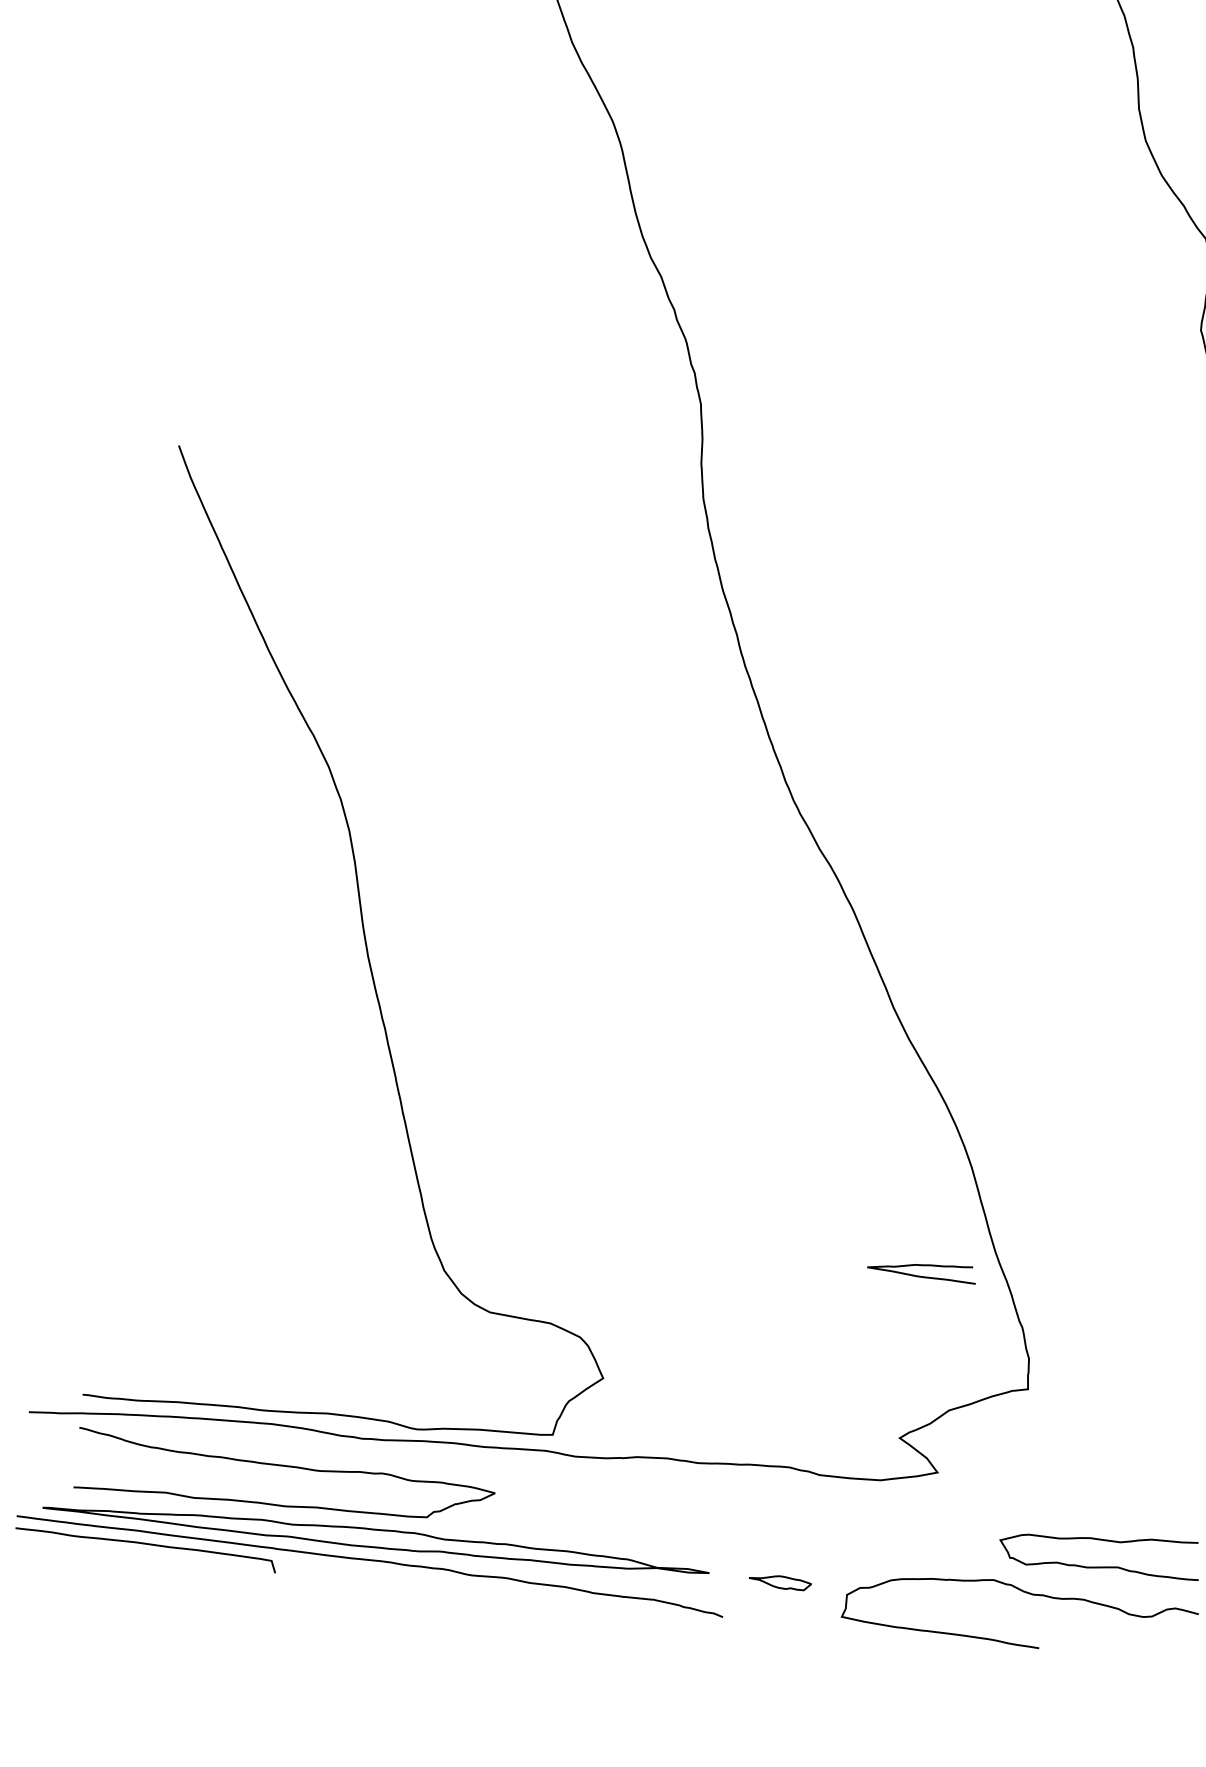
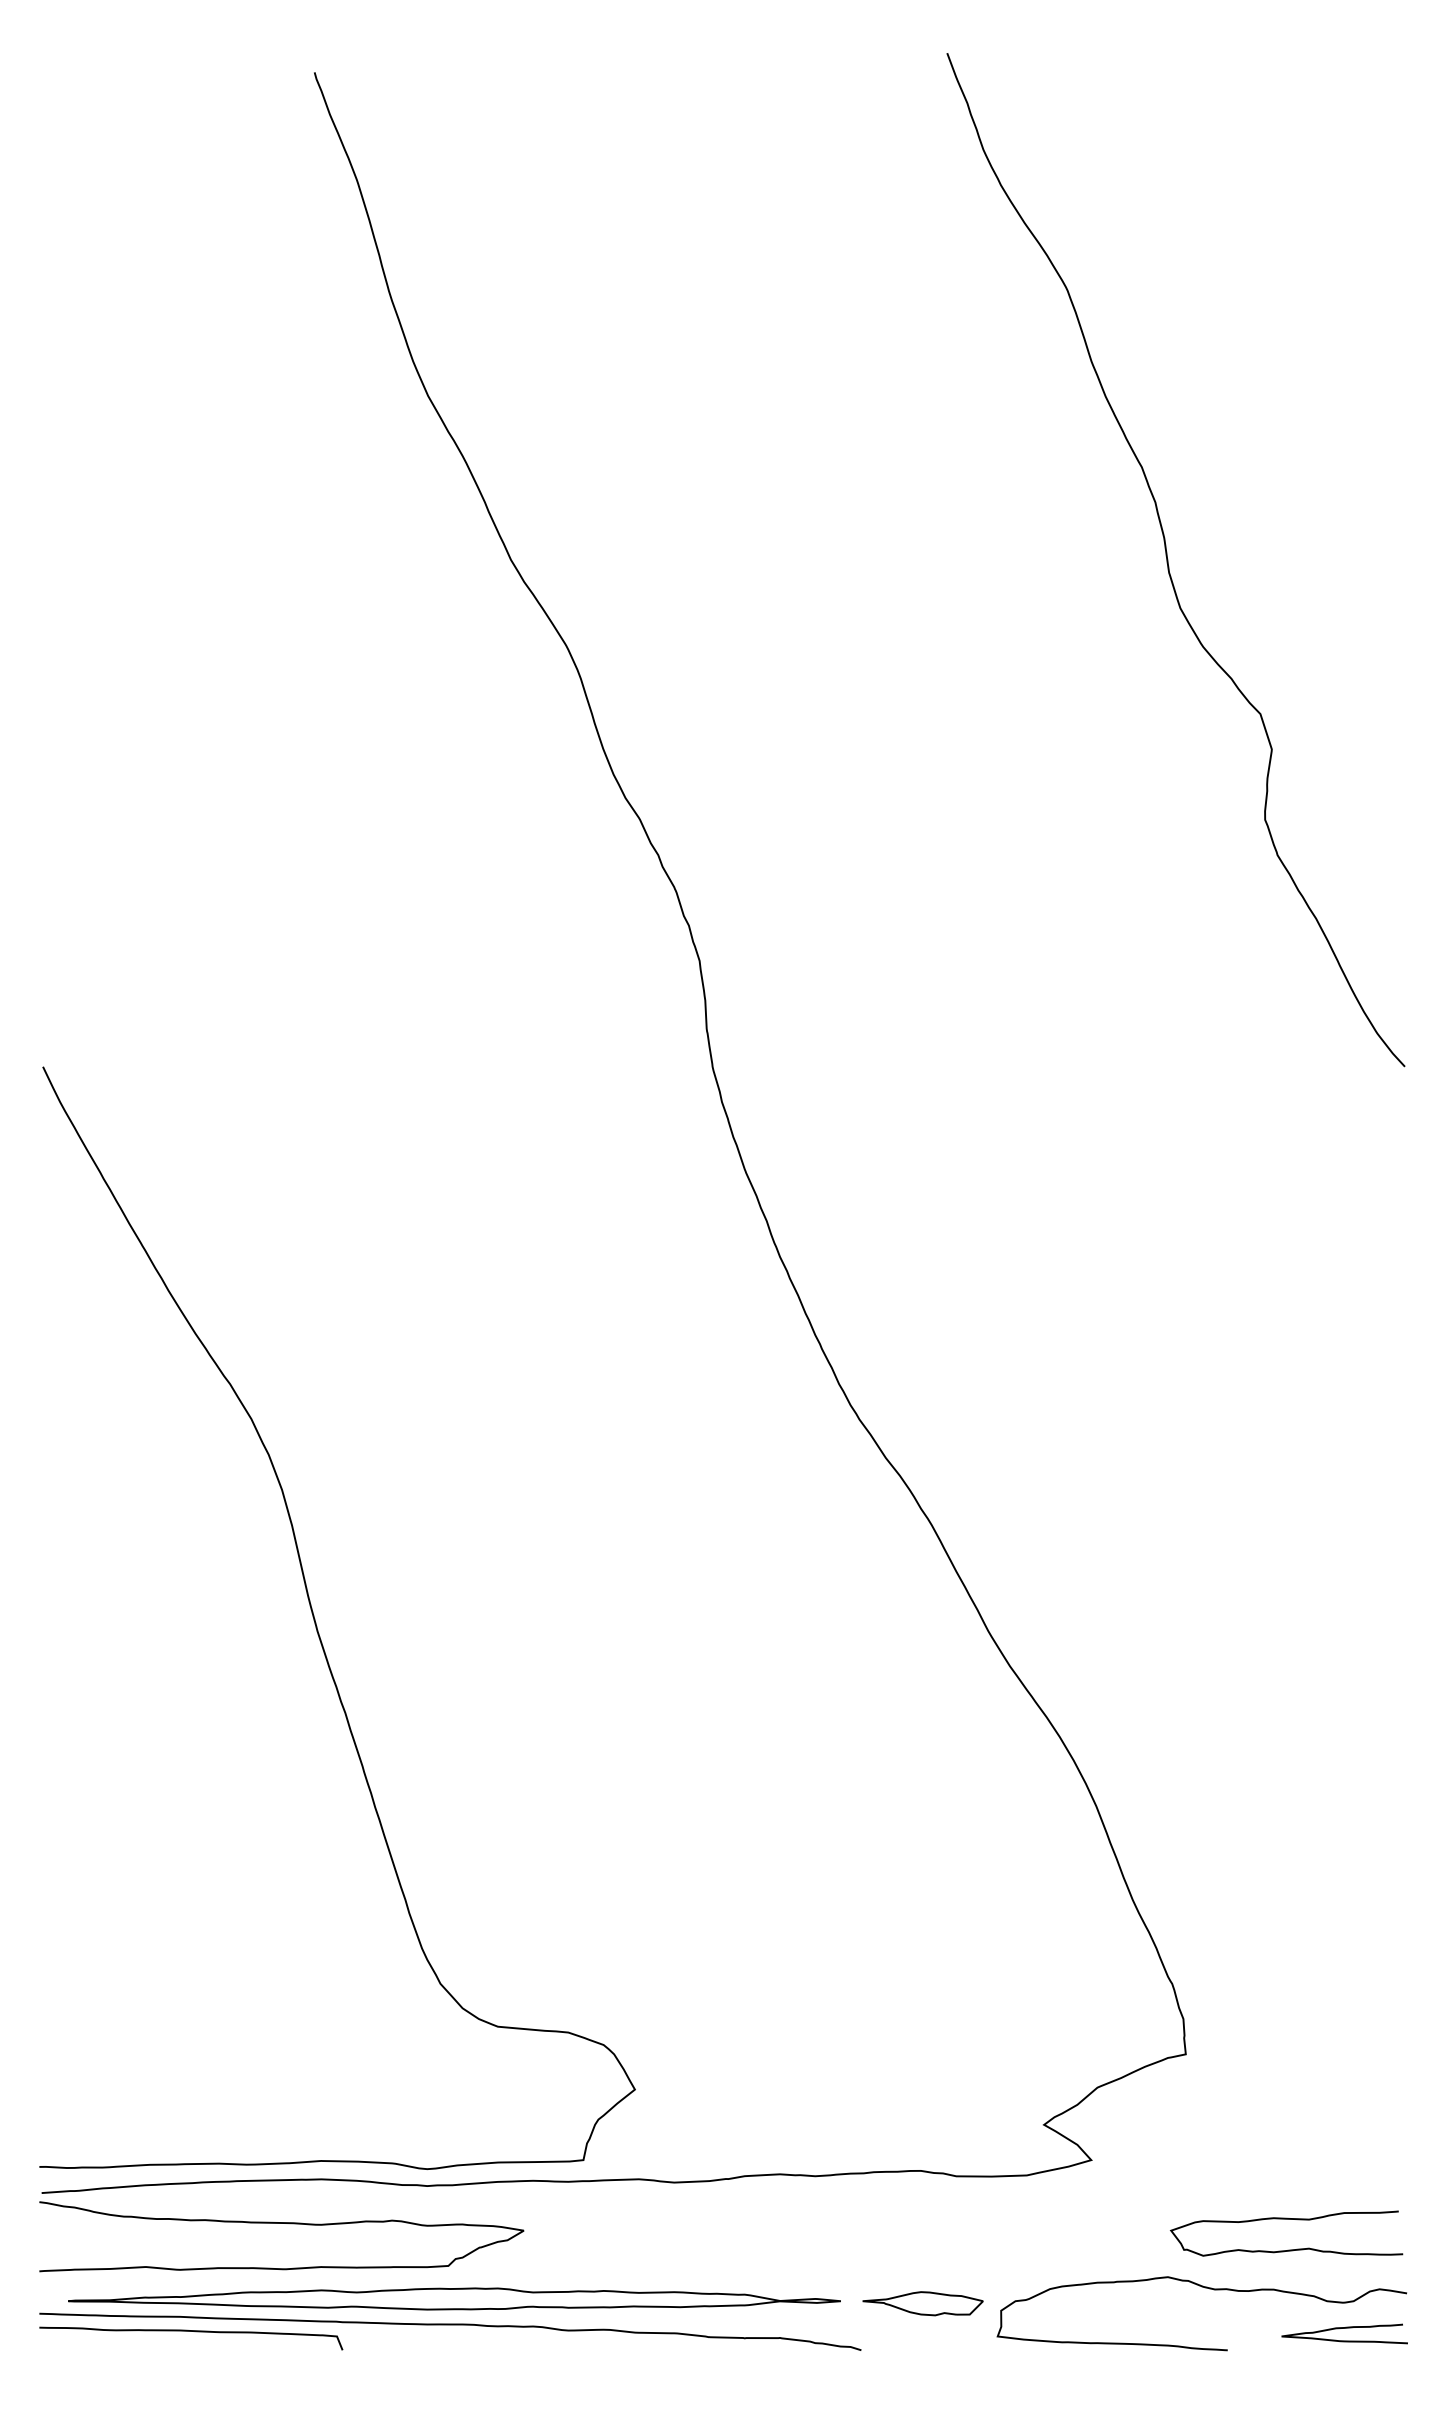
curve: (367, 948) -> (316, 1622), moved
curve: (922, 1265) -> (1344, 2328), moved
curve: (286, 1466) -> (281, 2223), moved
part: (779, 1582) -> (922, 2303), size x1.67

